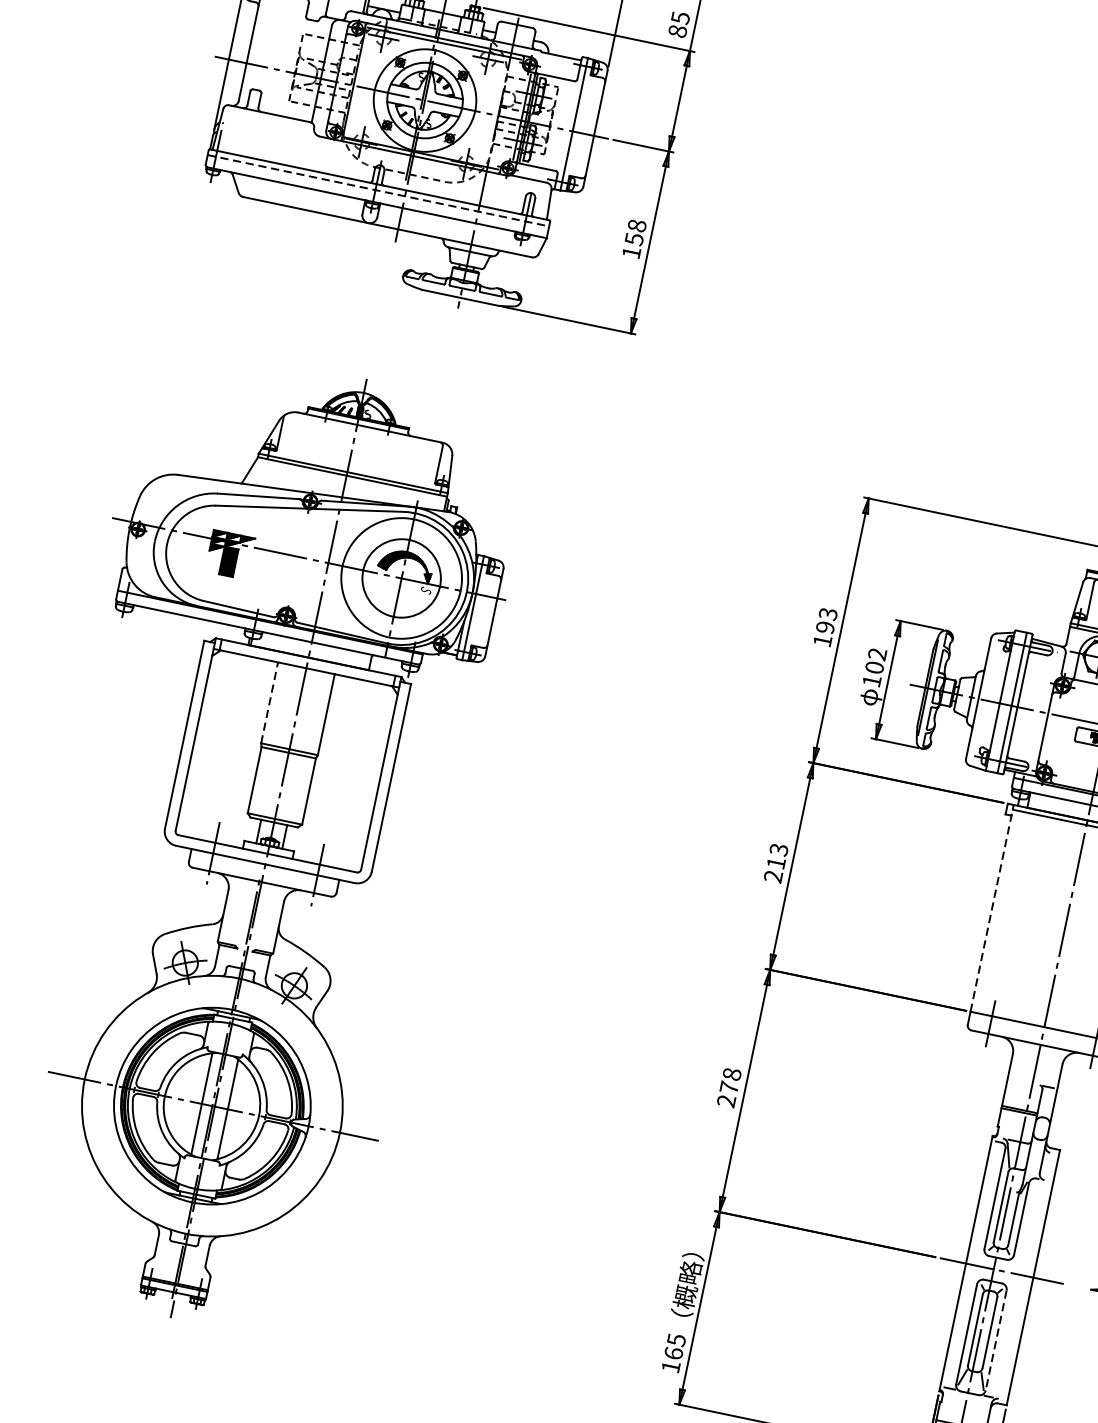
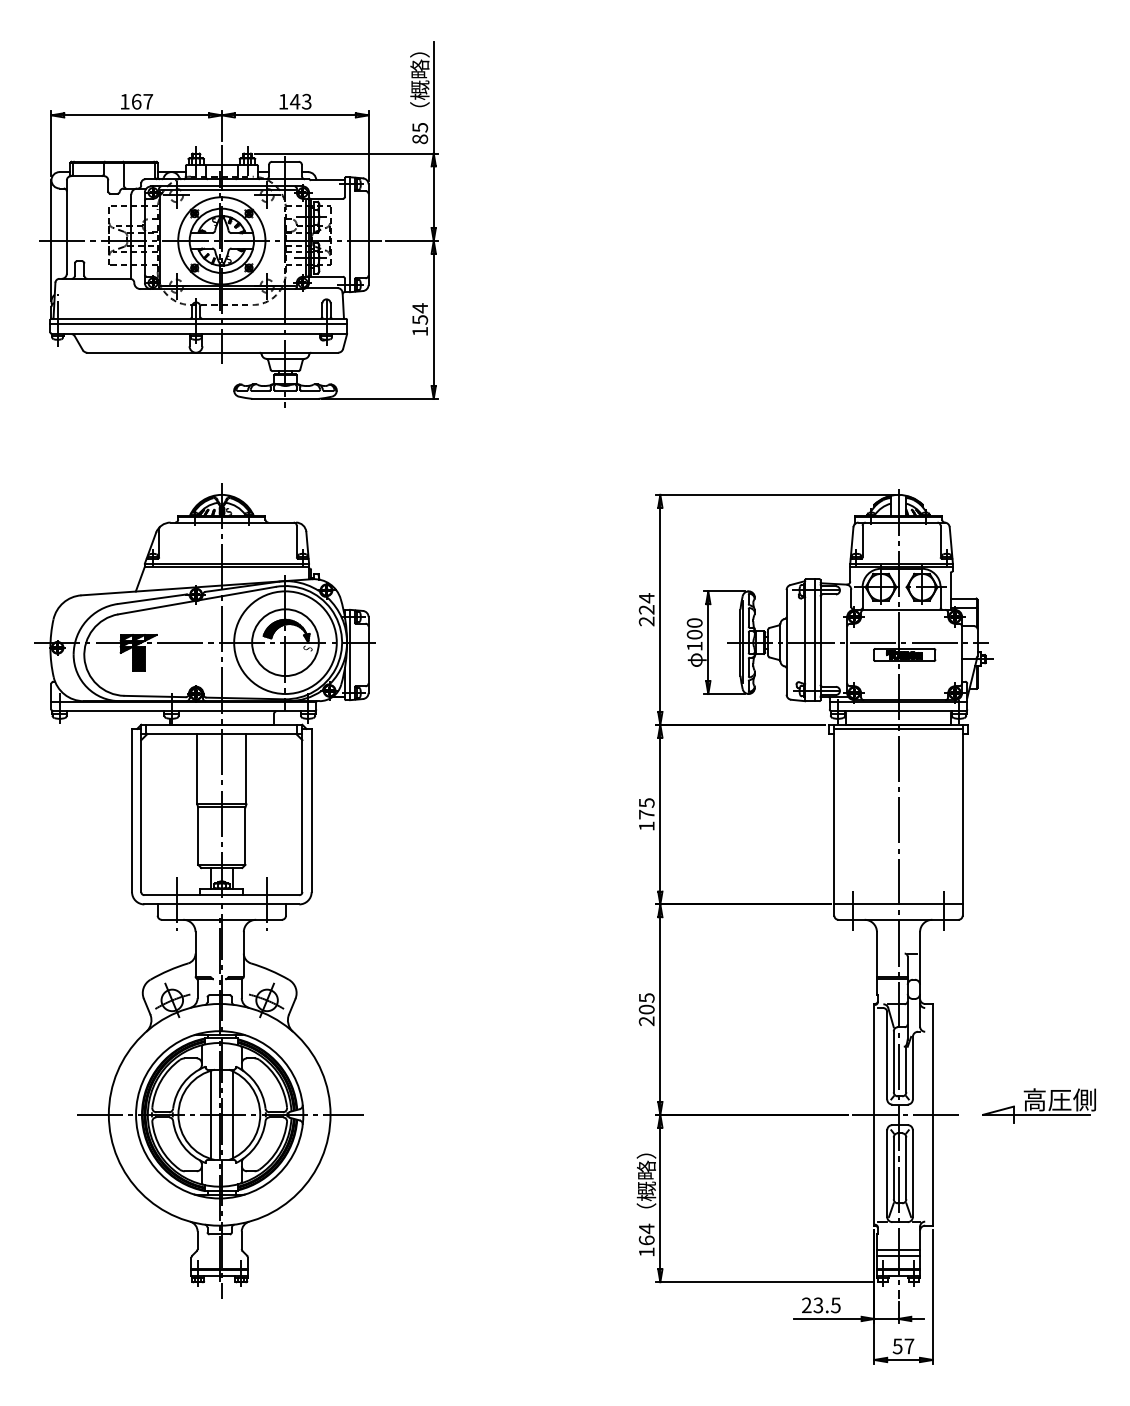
line: (379, 190) -> (199, 323), dashed -> solid
text: (637, 226) -> (420, 308), 158 -> 154
text: (825, 627) -> (646, 609), 193 -> 224
text: (877, 653) -> (694, 622), 102 -> 100
line: (270, 702) -> (197, 768), dashed -> solid
text: (775, 863) -> (646, 814), 213 -> 175
line: (992, 908) -> (834, 814), dashed -> solid
text: (730, 1080) -> (646, 1003), 278 -> 205
text: (676, 1339) -> (646, 1228), 165 -> 164
line: (995, 1341) -> (912, 1174), dashed -> solid

